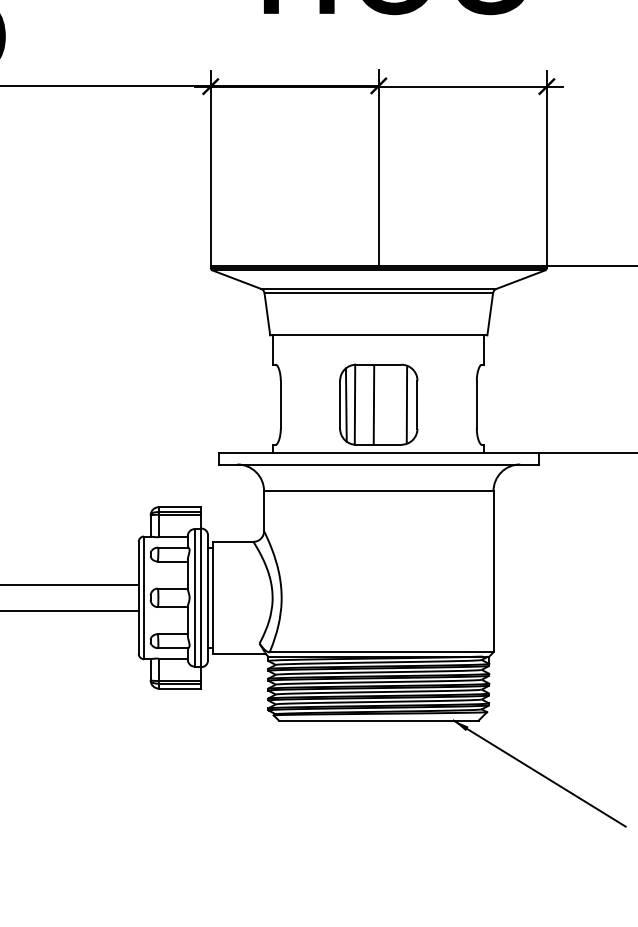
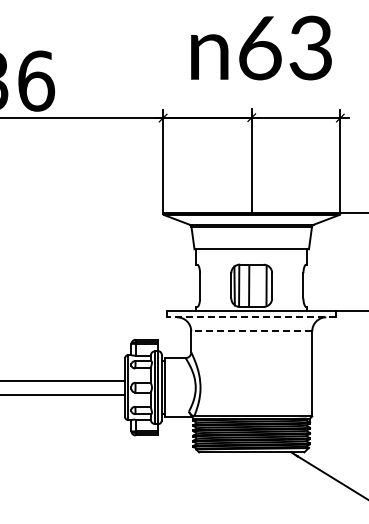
line: (378, 464) -> (251, 317), solid -> dashed
line: (378, 491) -> (251, 331), solid -> dashed

